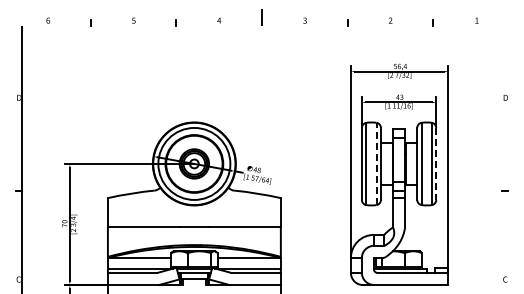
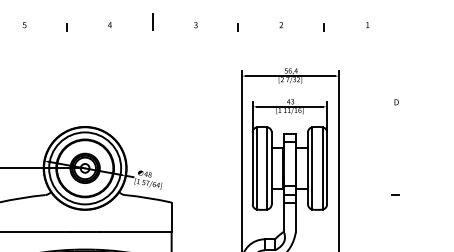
line: (376, 163) -> (267, 167), dashed -> solid
line: (436, 163) -> (327, 167), dashed -> solid

